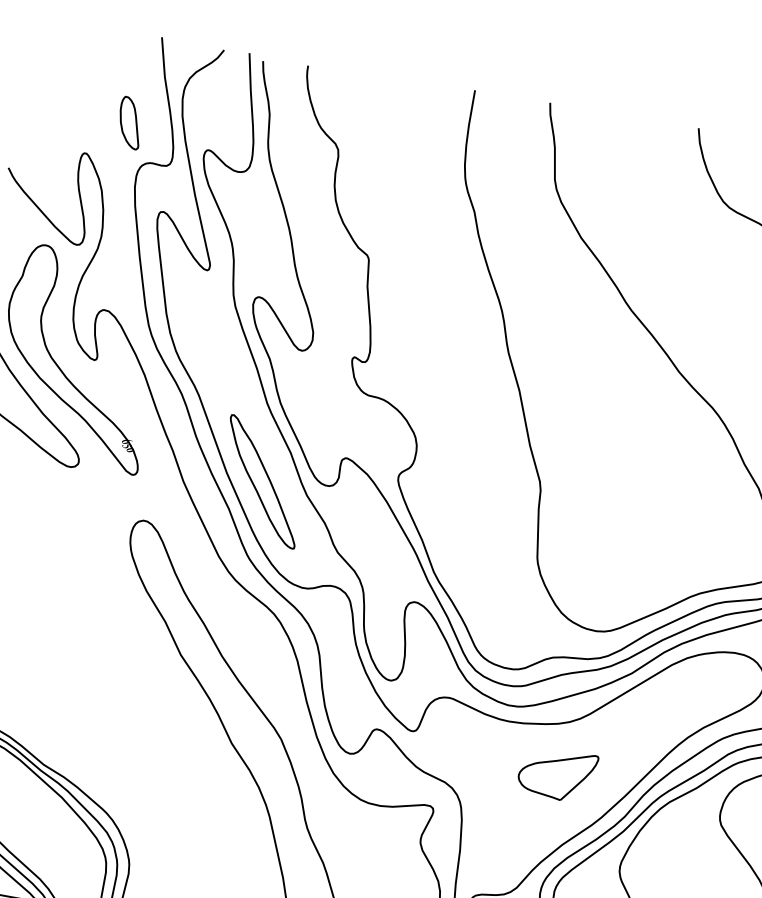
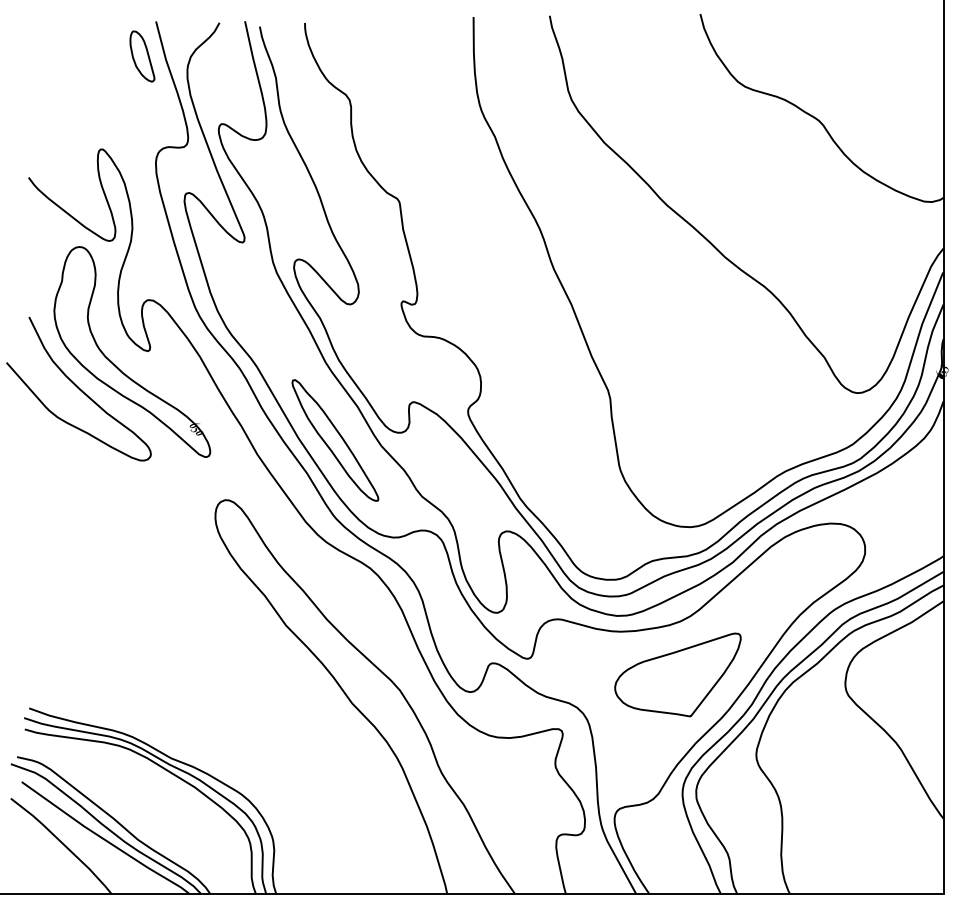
part: (130, 123) -> (142, 56), moved
part: (556, 773) -> (677, 674), size x1.67

